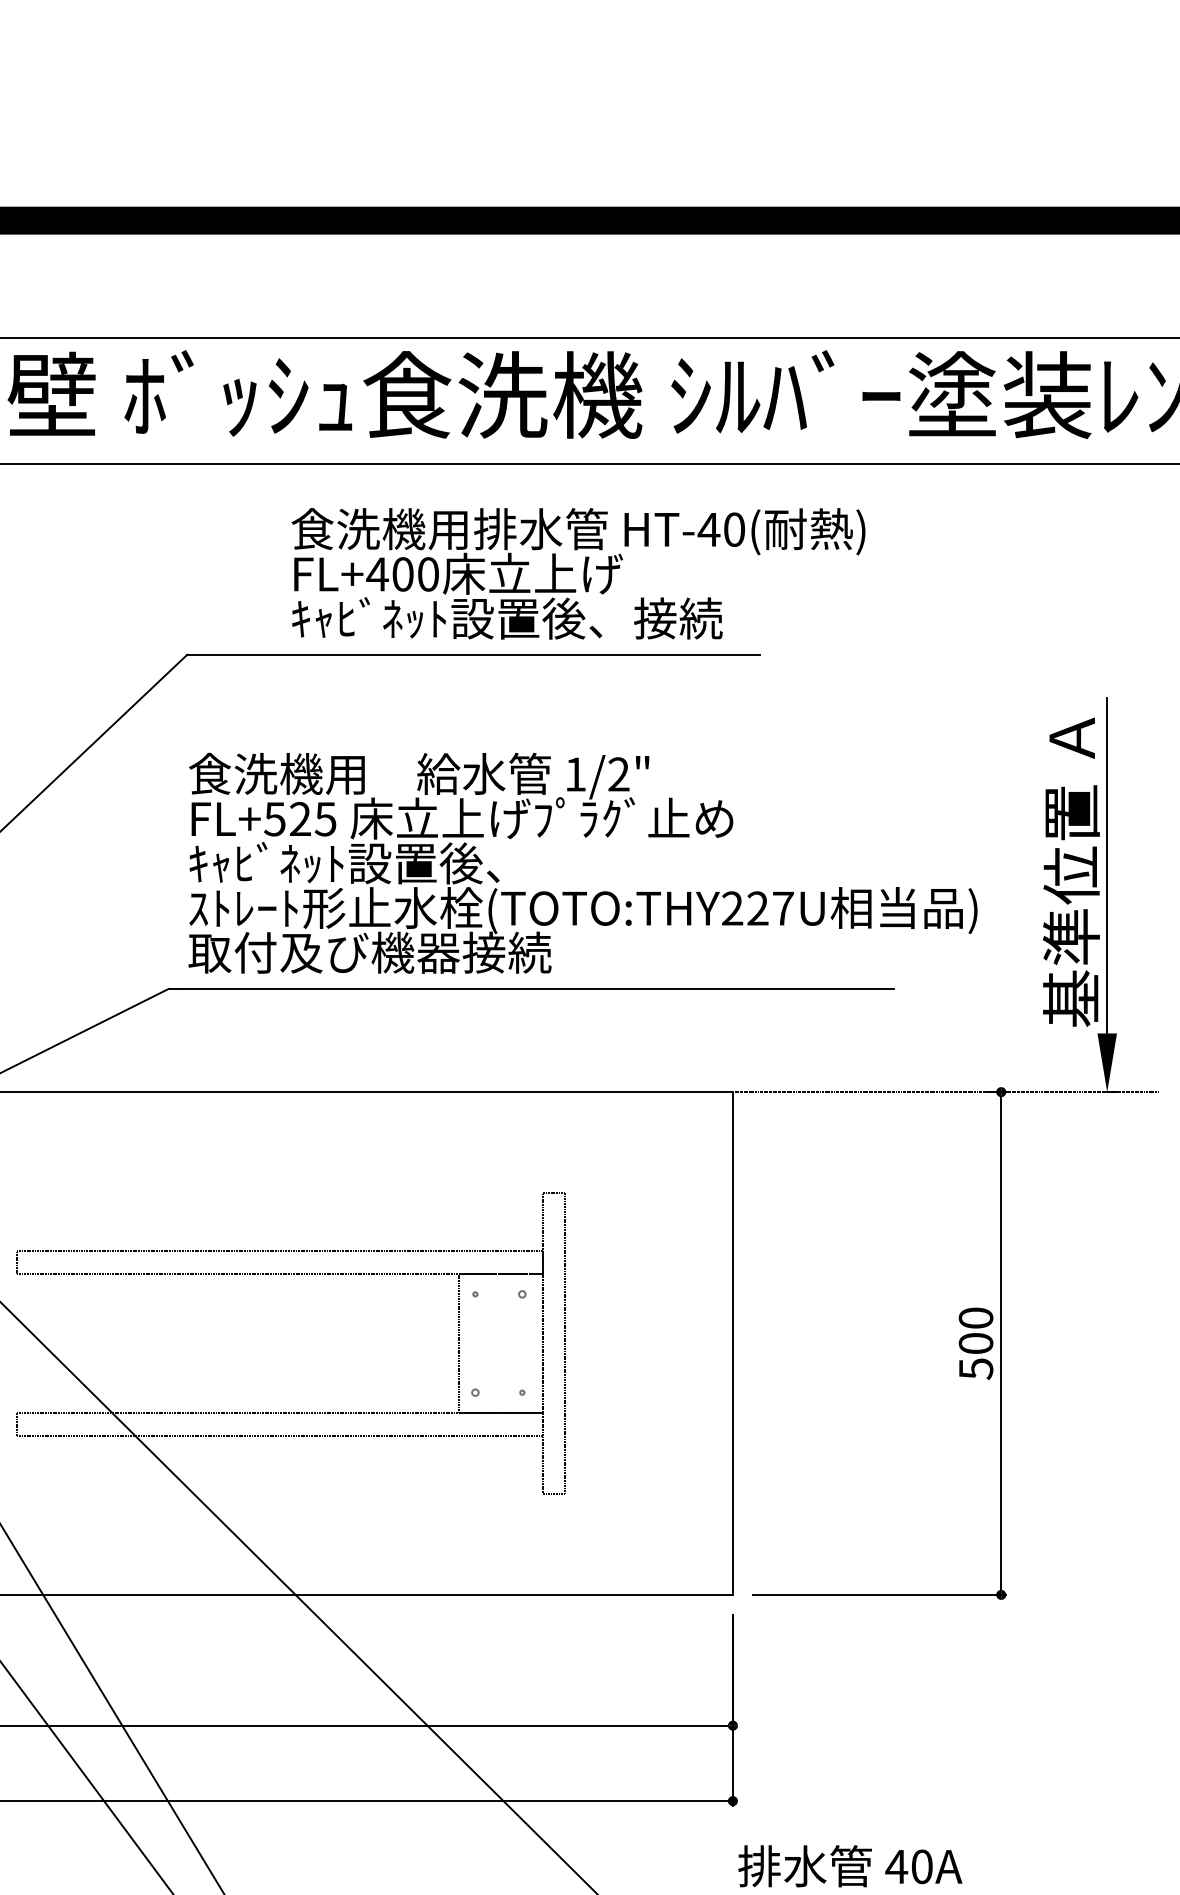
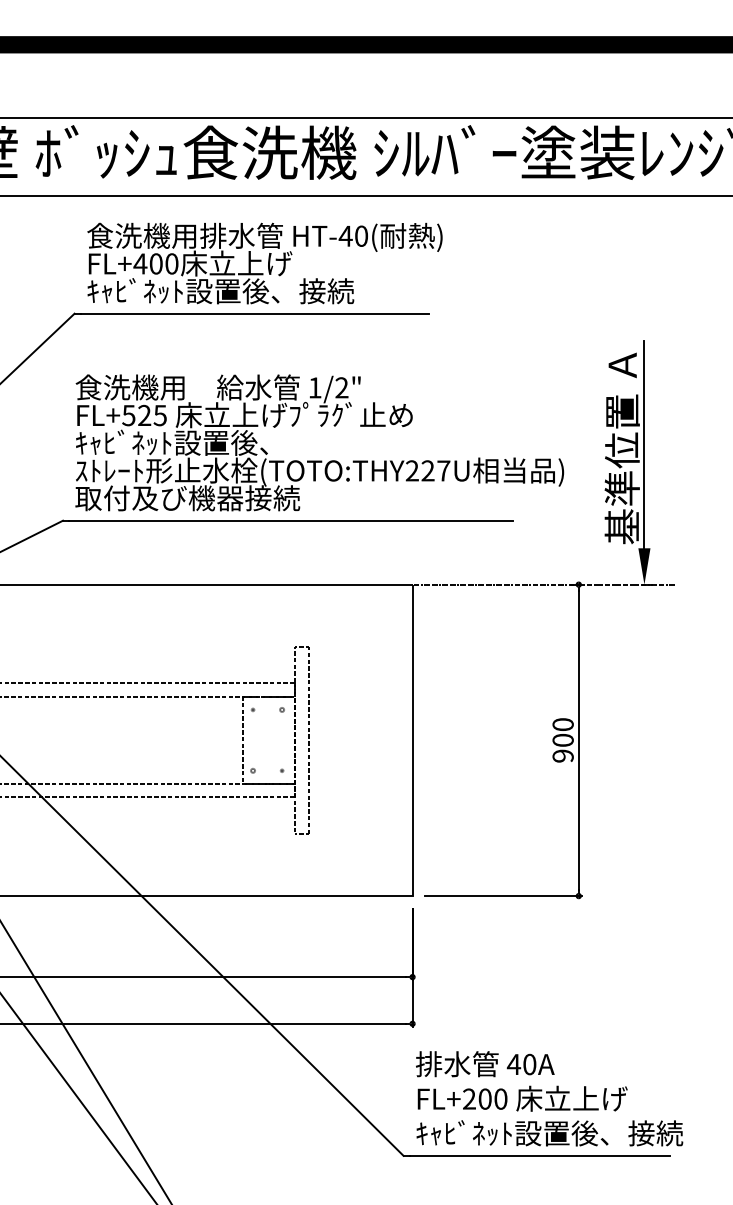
text: (577, 573) -> (264, 263), moved
text: (974, 1367) -> (562, 755), 500 -> 900

